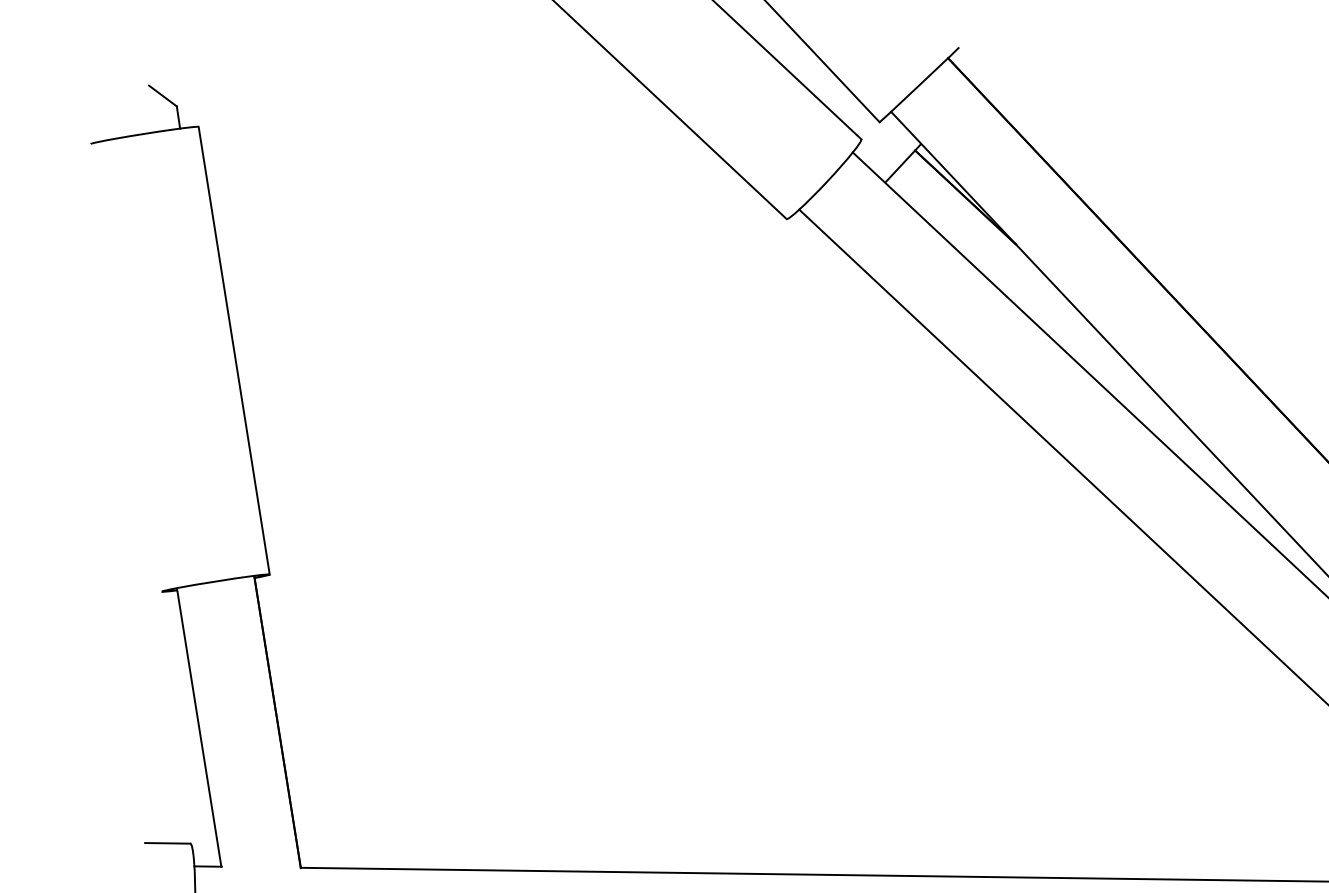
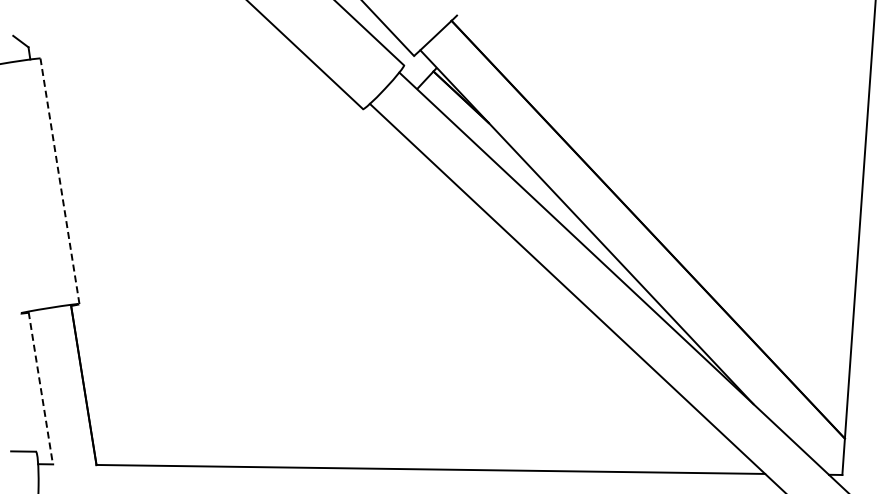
line: (233, 349) -> (59, 180), solid -> dashed
line: (198, 728) -> (40, 388), solid -> dashed

